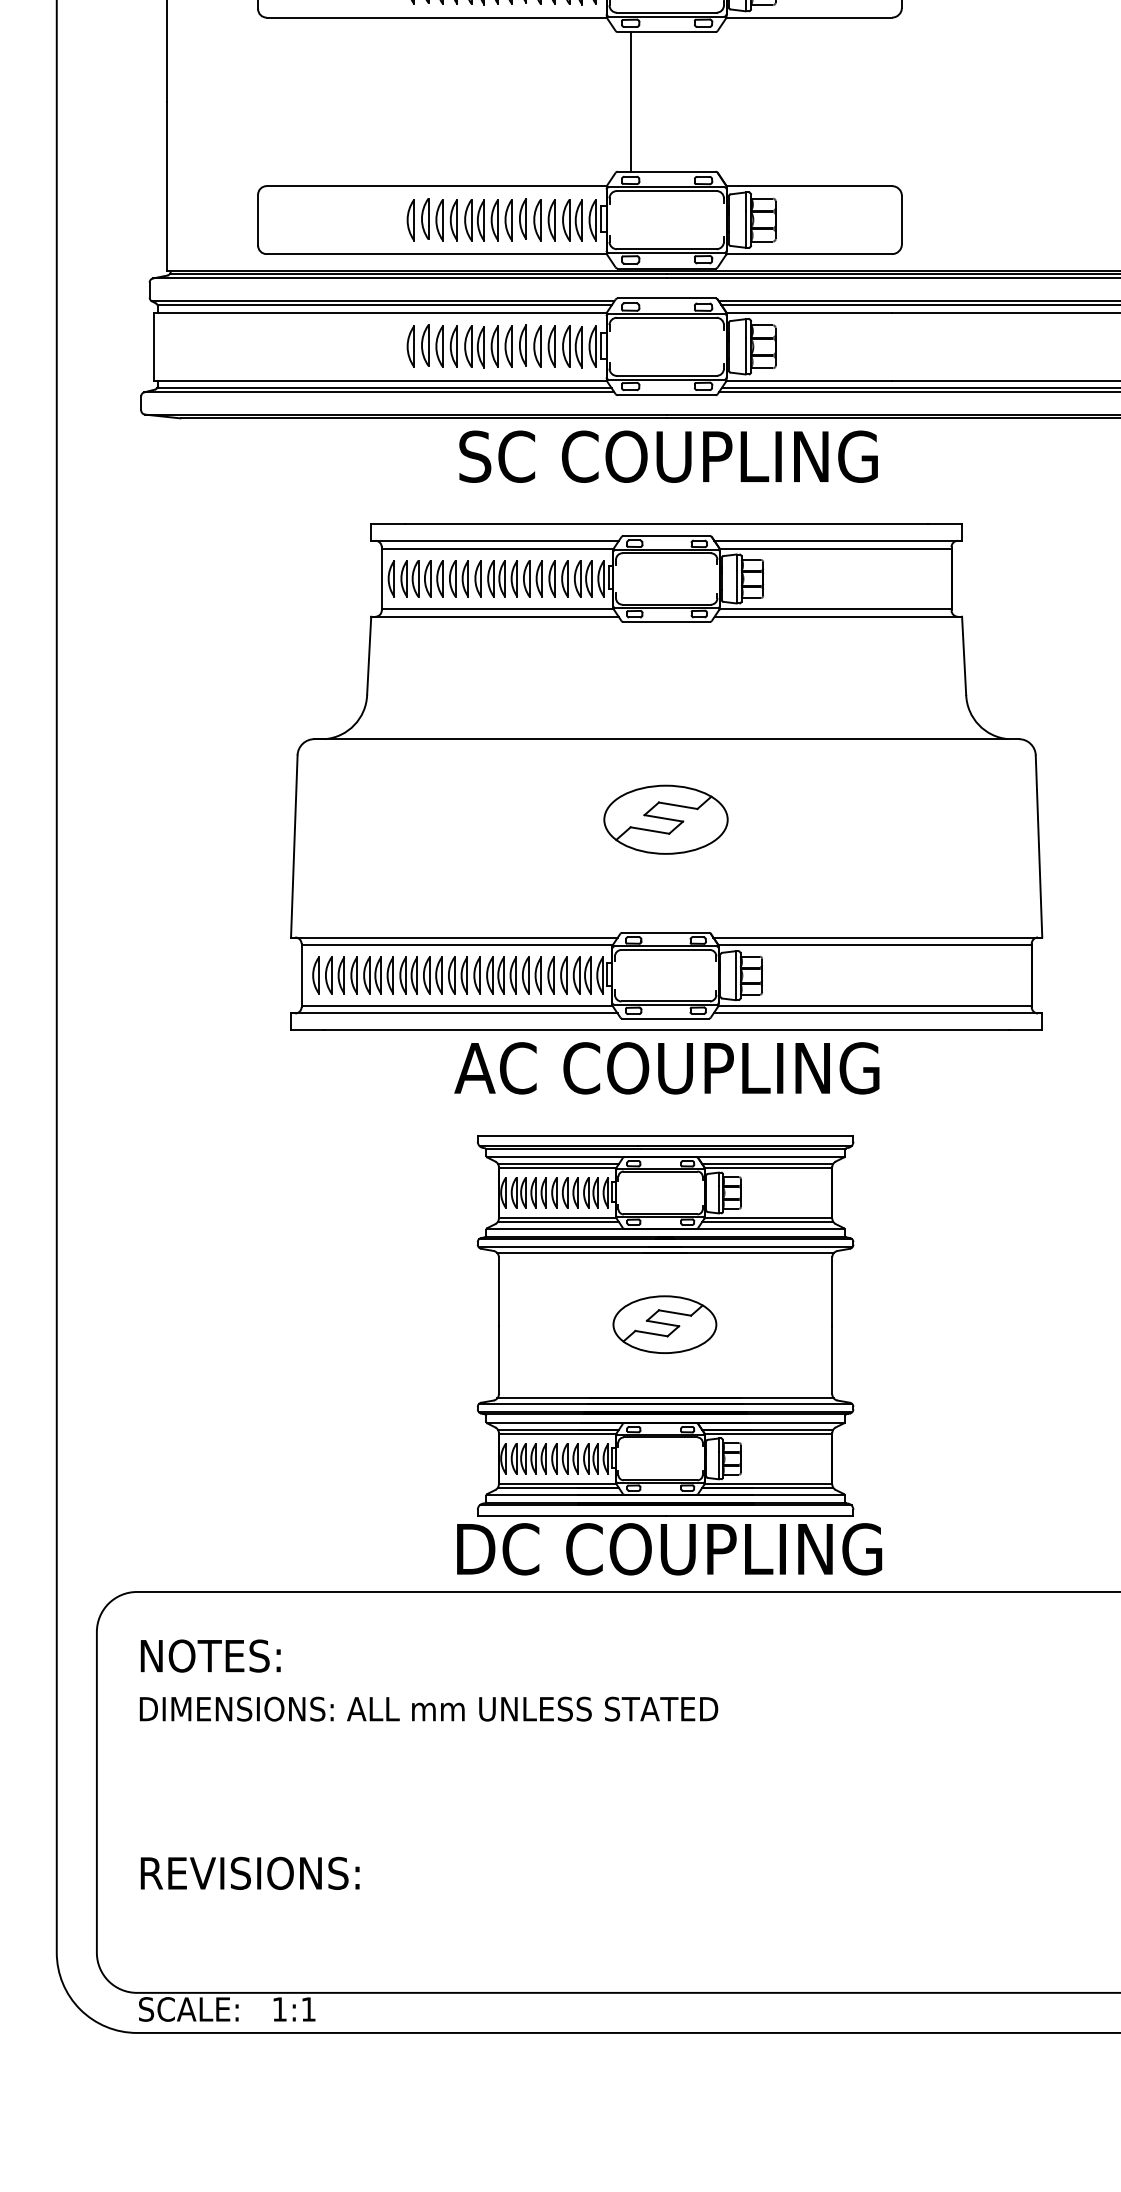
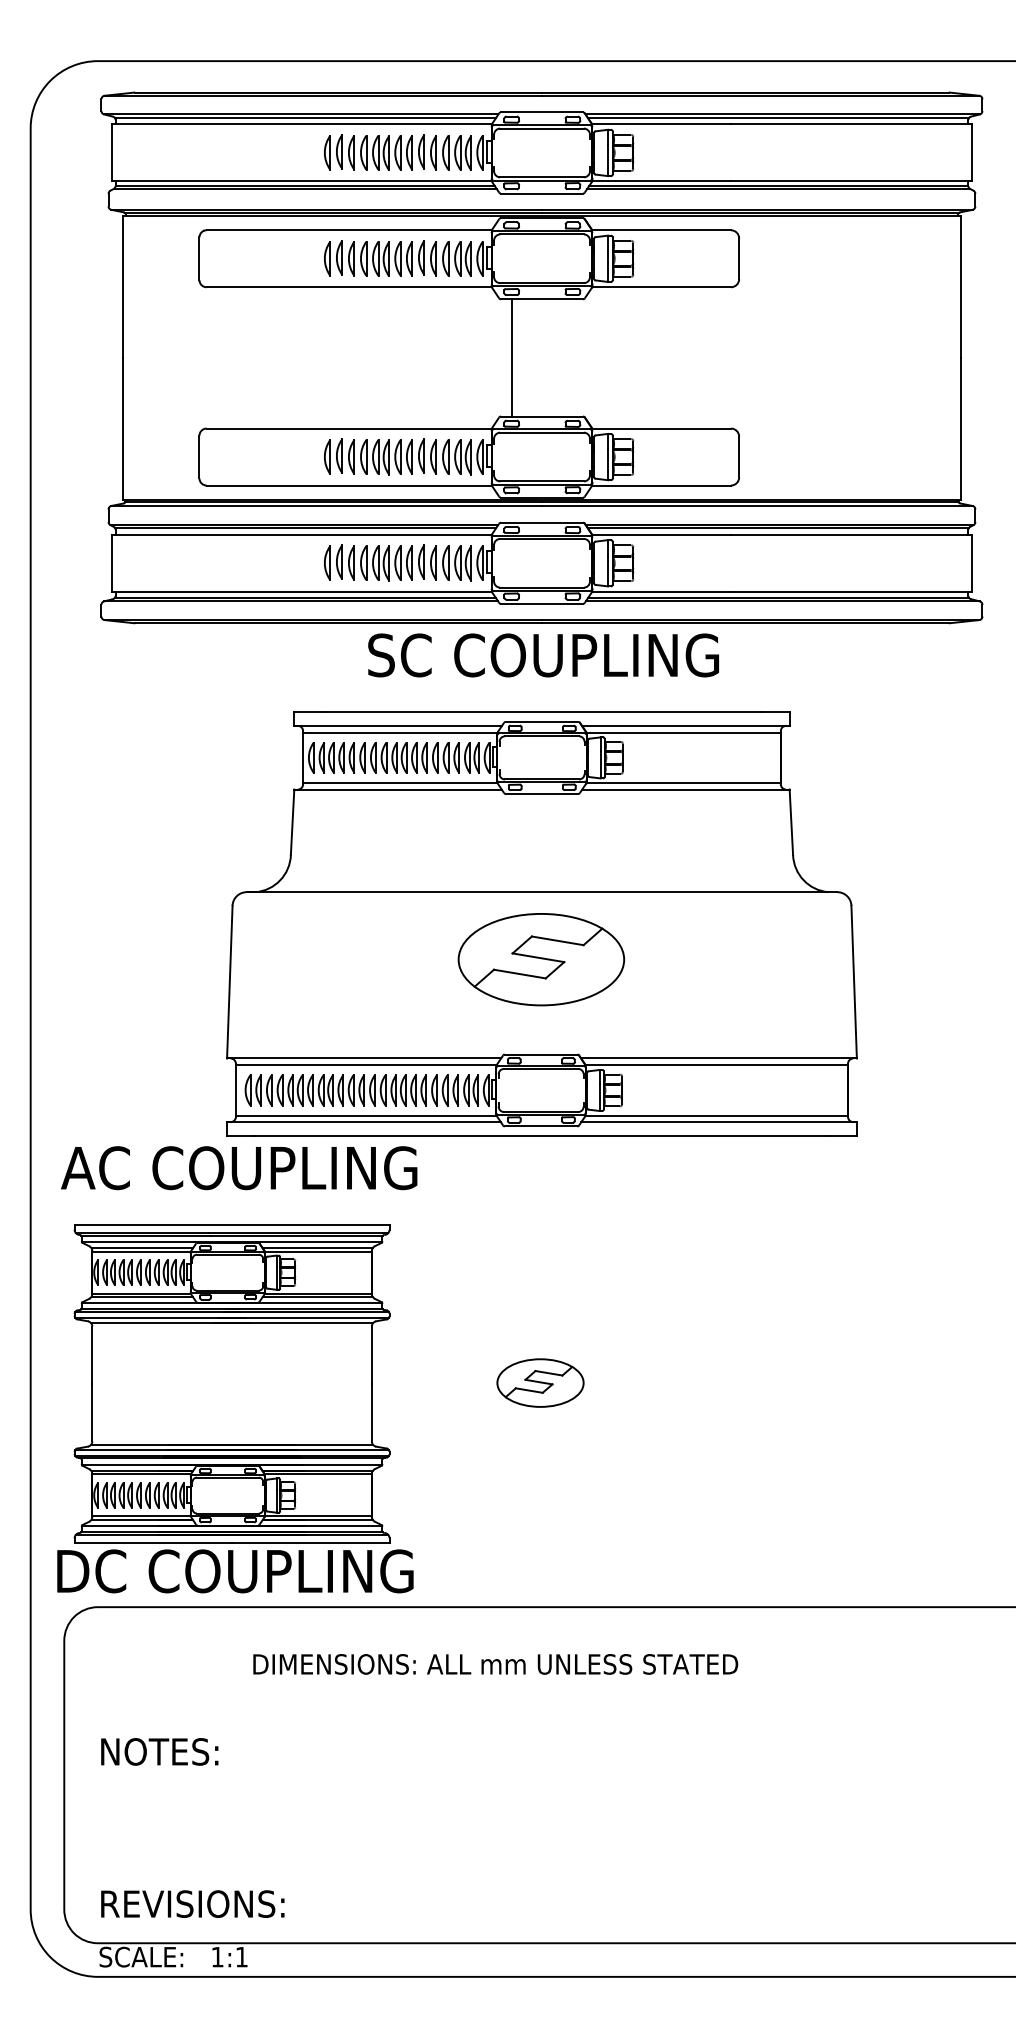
part: (666, 819) -> (541, 959), size x1.6
text: (667, 1068) -> (239, 1168), moved
part: (669, 1355) -> (235, 1408), moved
text: (210, 1655) -> (159, 1751), moved
text: (428, 1709) -> (495, 1664), moved
text: (249, 1872) -> (192, 1903), moved

